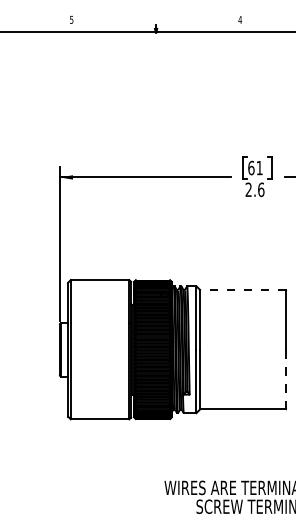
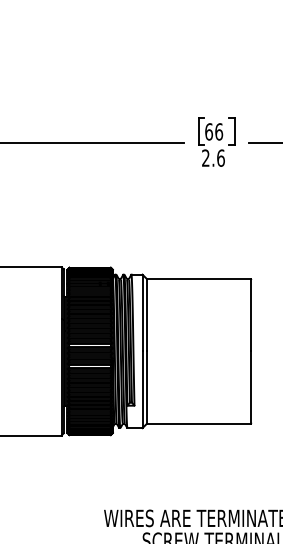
text: (259, 167) -> (218, 131), 61 -> 66
line: (242, 289) -> (198, 278), dashed -> solid
line: (286, 379) -> (251, 387), dashed -> solid

